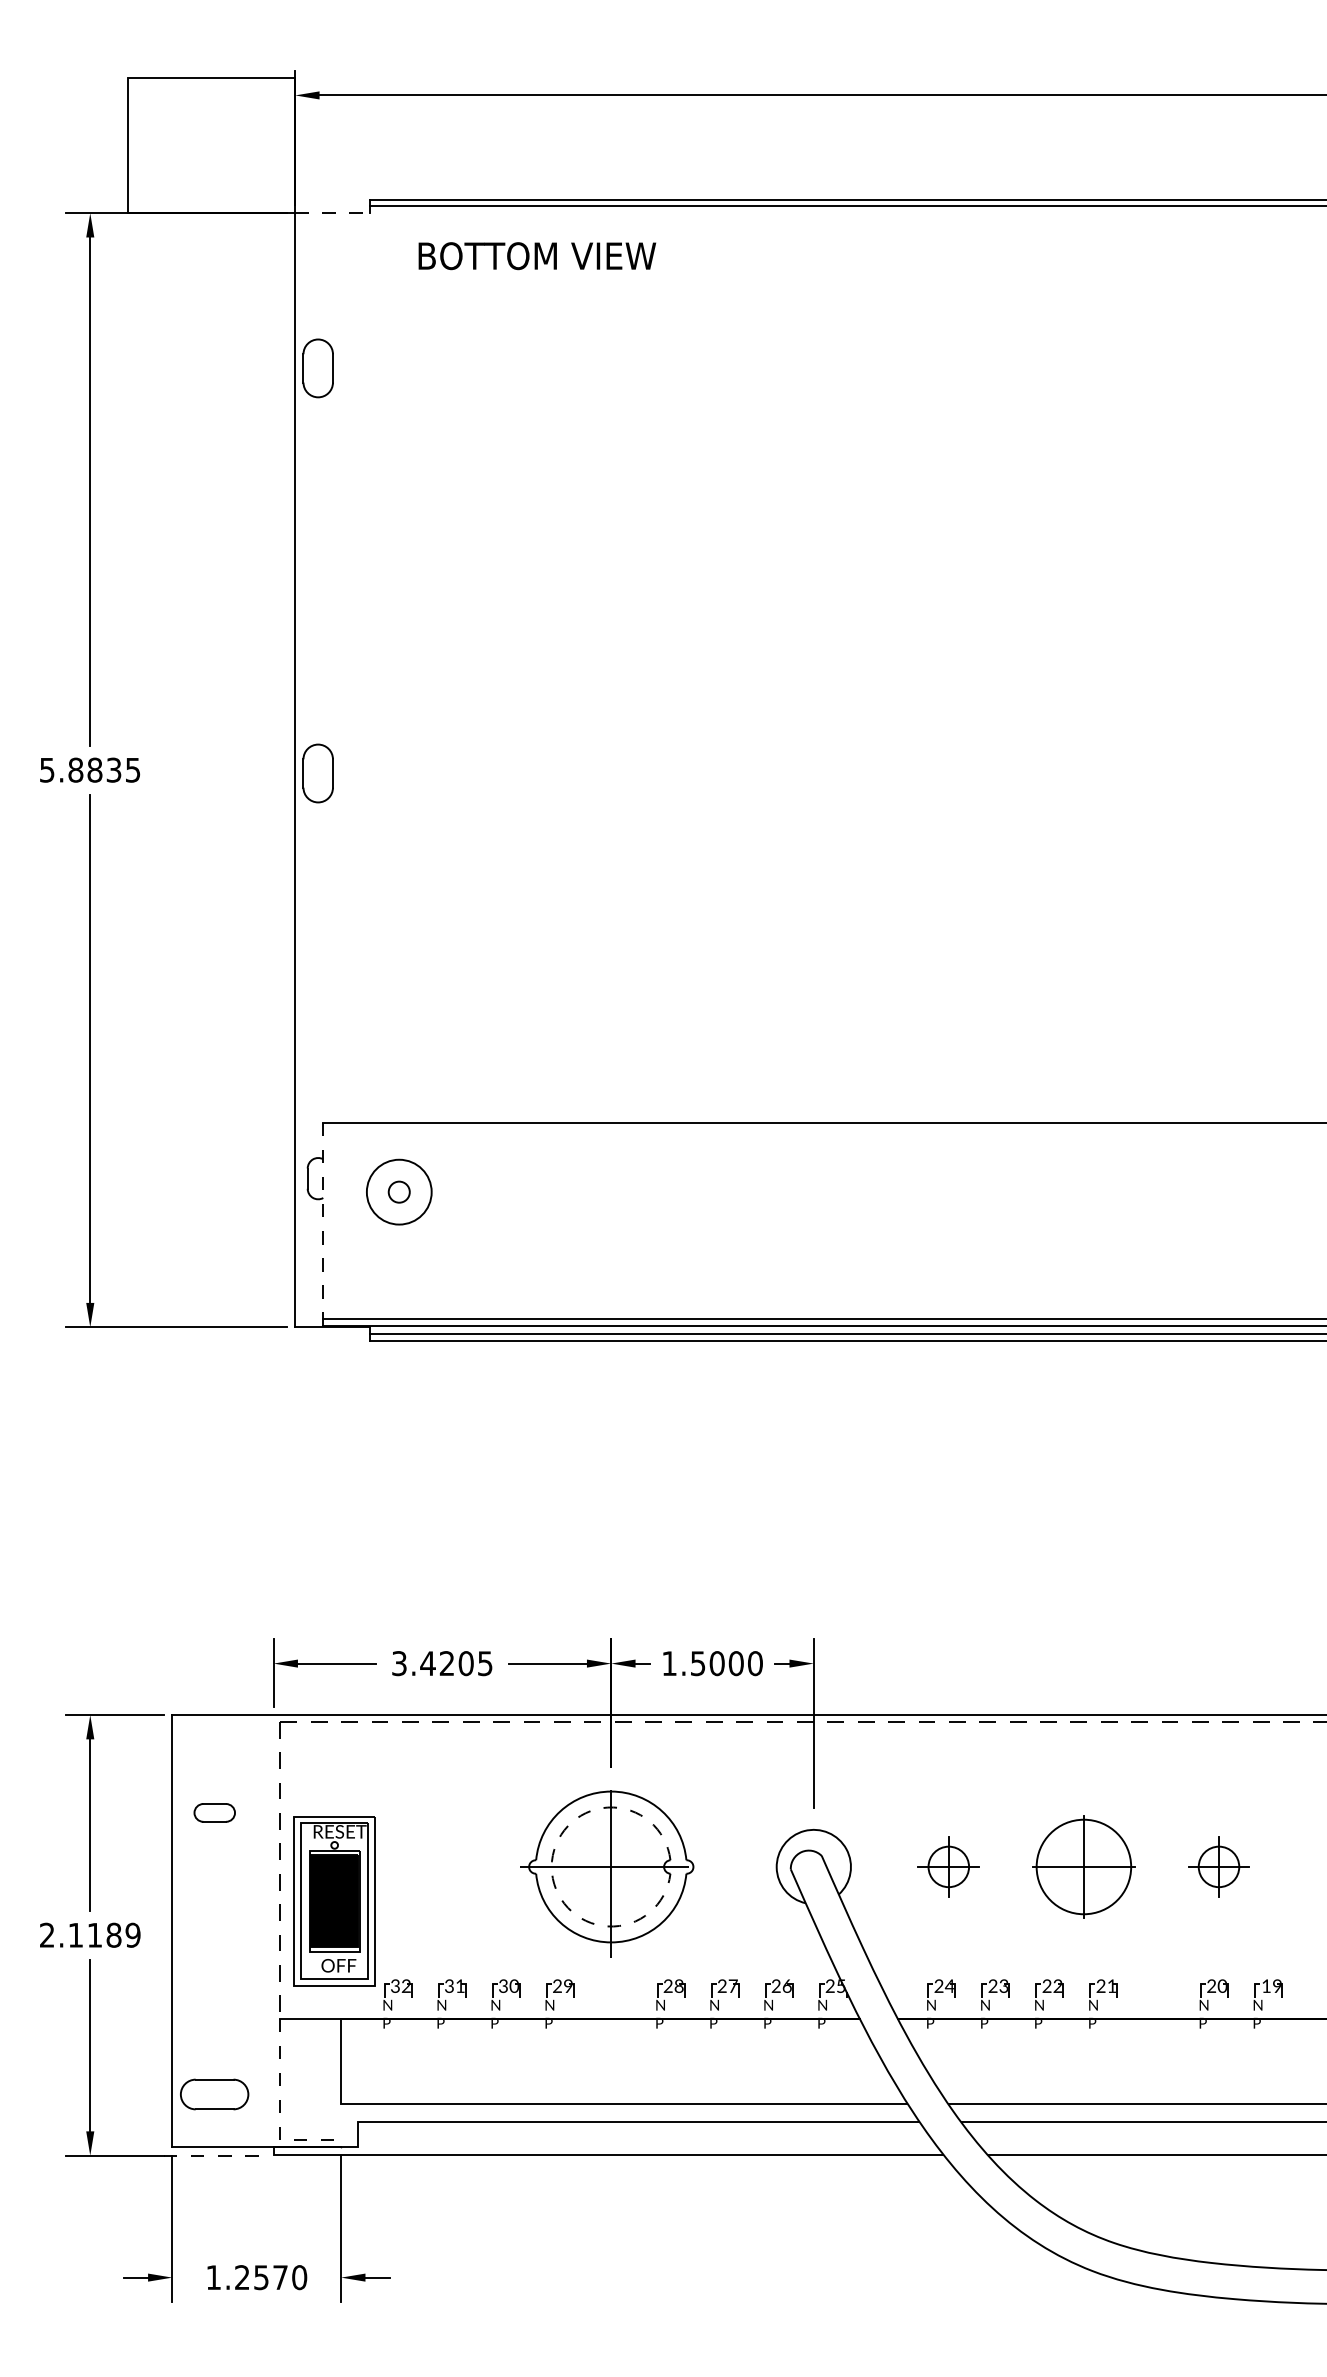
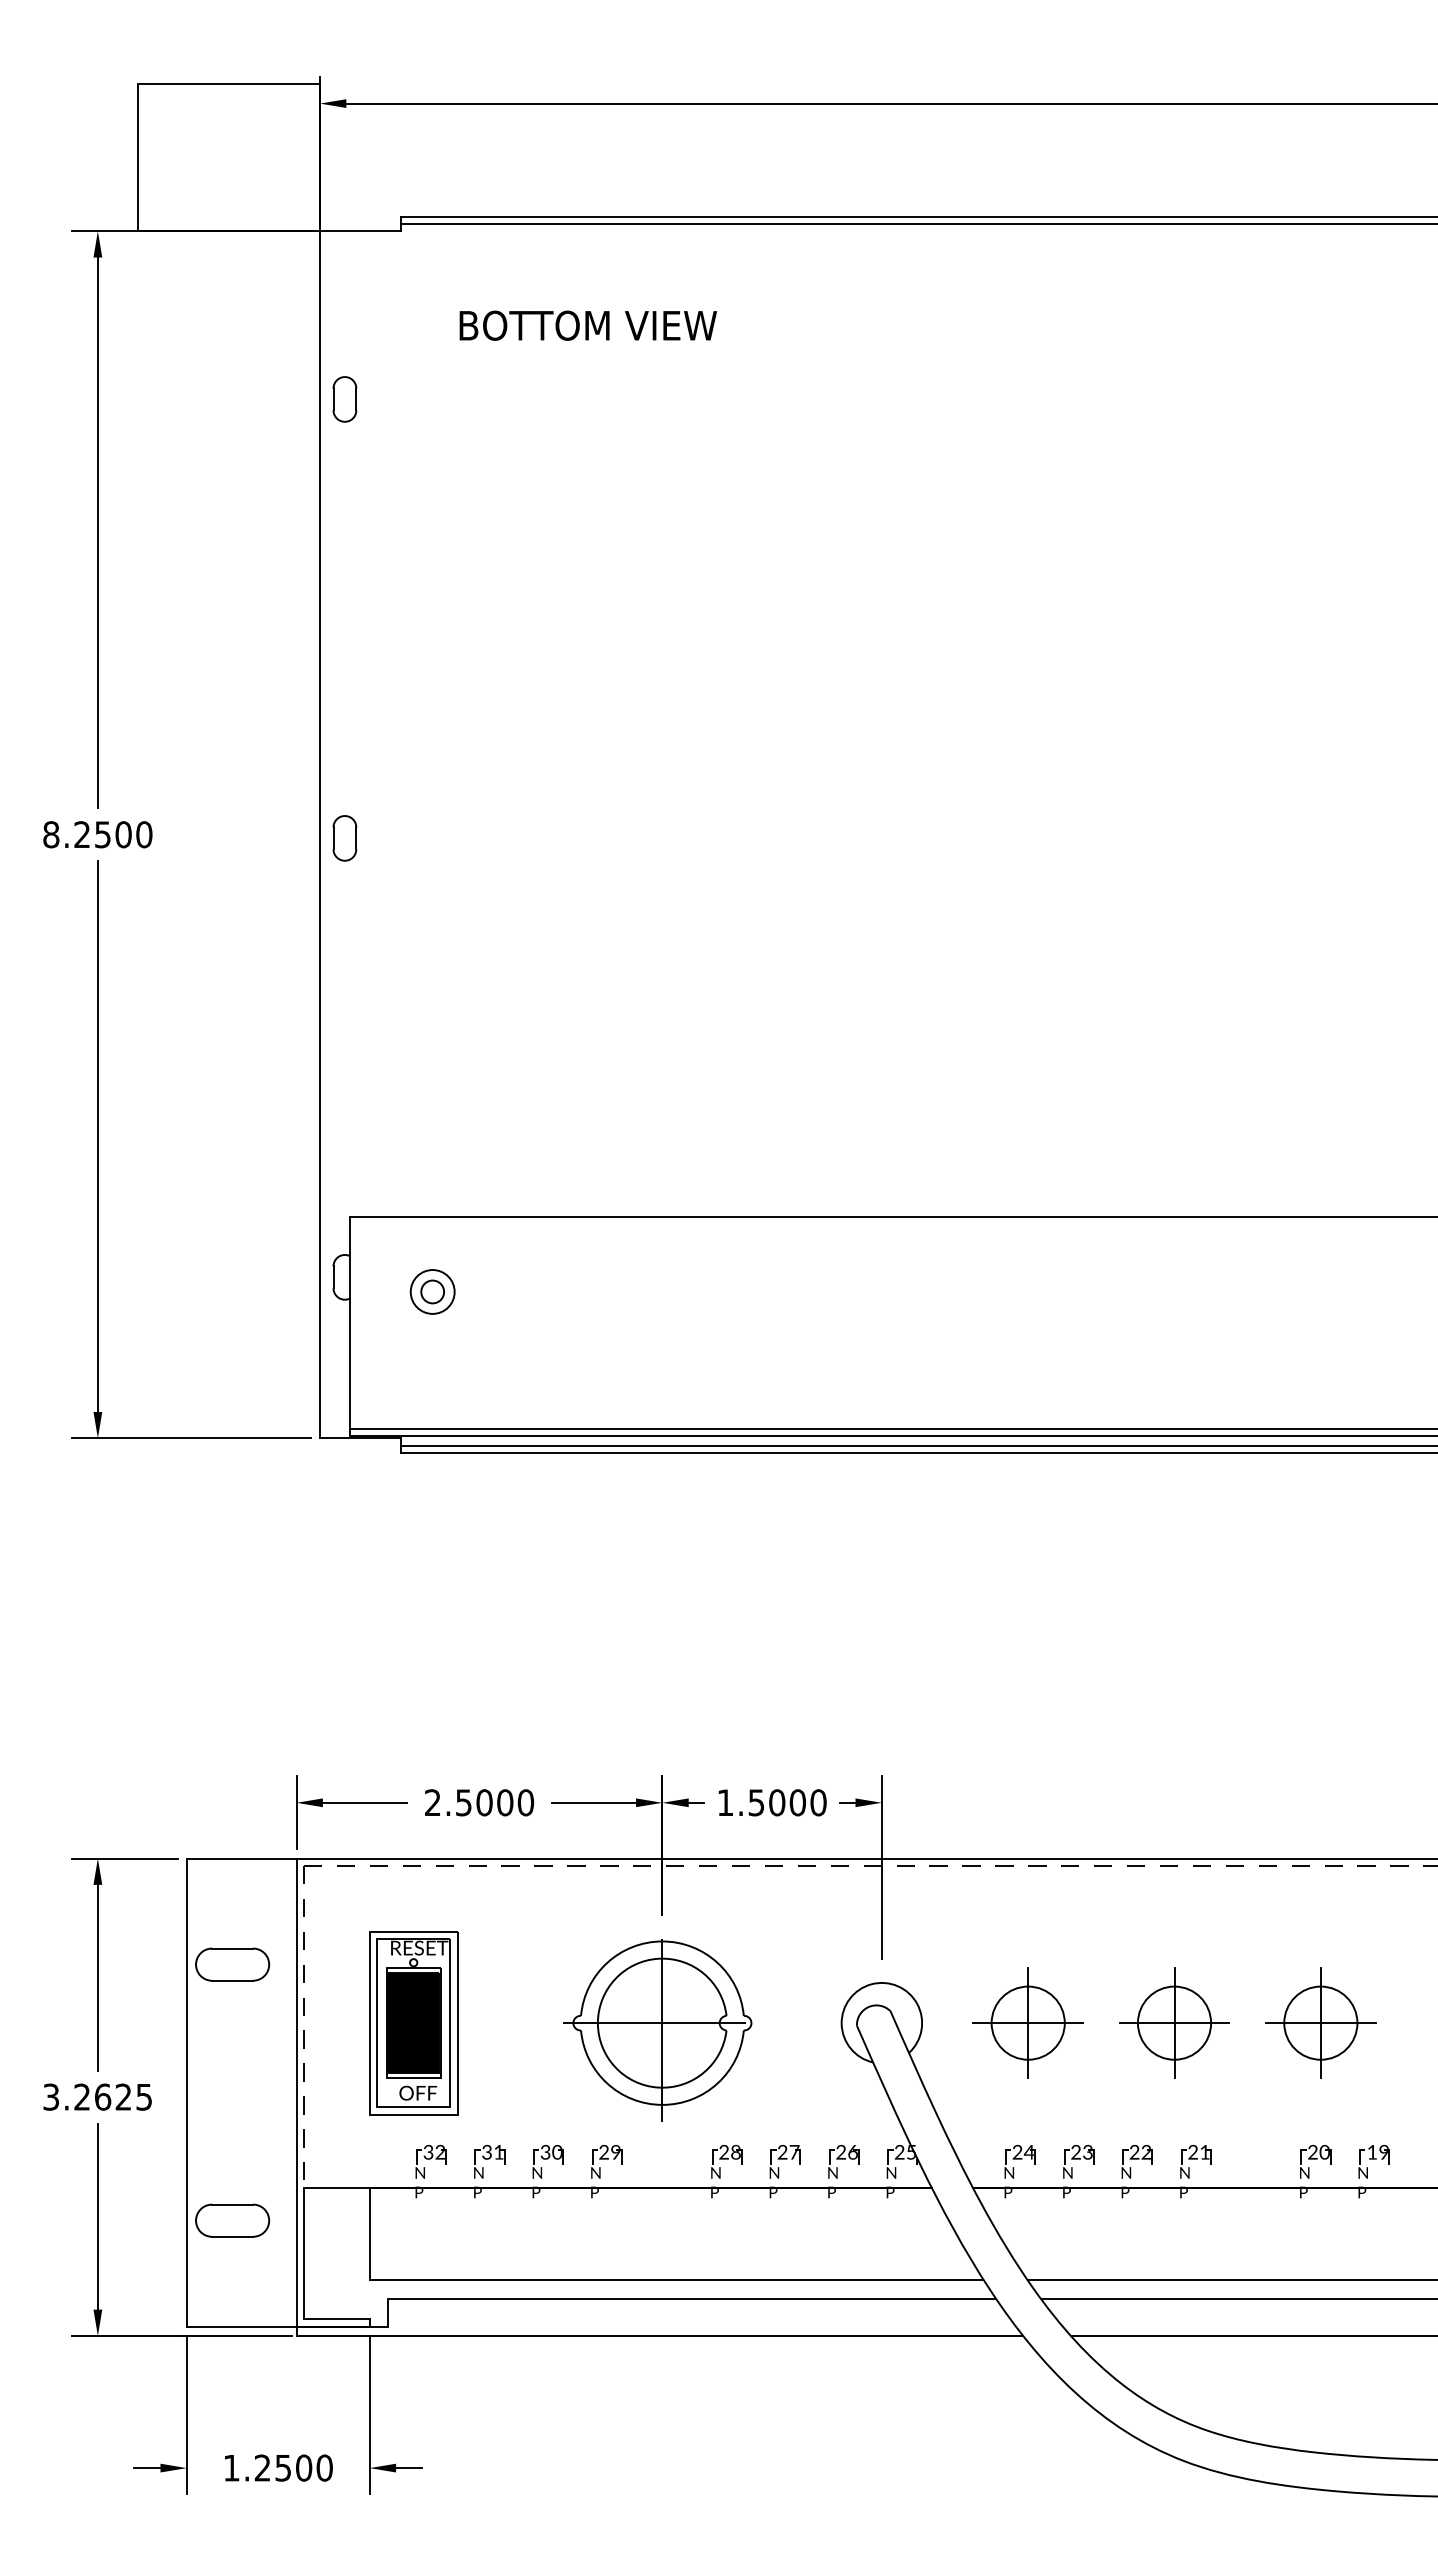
line: (332, 213) -> (360, 231), dashed -> solid
text: (536, 255) -> (587, 325), moved
part: (317, 368) -> (344, 399), size x0.71
text: (89, 769) -> (97, 834), 5.8835 -> 8.2500
part: (317, 773) -> (344, 838), size x0.71
circle: (399, 1191) -> (432, 1291), size x0.62
line: (323, 1224) -> (350, 1326), dashed -> solid
text: (442, 1663) -> (479, 1802), 3.4205 -> 2.5000
part: (214, 1812) -> (232, 1964), size x1.67
part: (948, 1866) -> (1027, 2022), size x1.67
circle: (1083, 1866) -> (1174, 2022), size x0.71
part: (1218, 1866) -> (1320, 2022), size x1.67
arc: (551, 1867) -> (597, 2023), dashed -> solid
part: (334, 1901) -> (413, 2023), moved
line: (273, 1930) -> (296, 2092), added
text: (89, 1934) -> (97, 2096), 2.1189 -> 3.2625
part: (214, 2094) -> (232, 2220), moved
line: (280, 2114) -> (303, 2291), dashed -> solid
line: (217, 2155) -> (235, 2335), dashed -> solid
text: (280, 2277) -> (304, 2467), 1.2570 -> 1.2500

